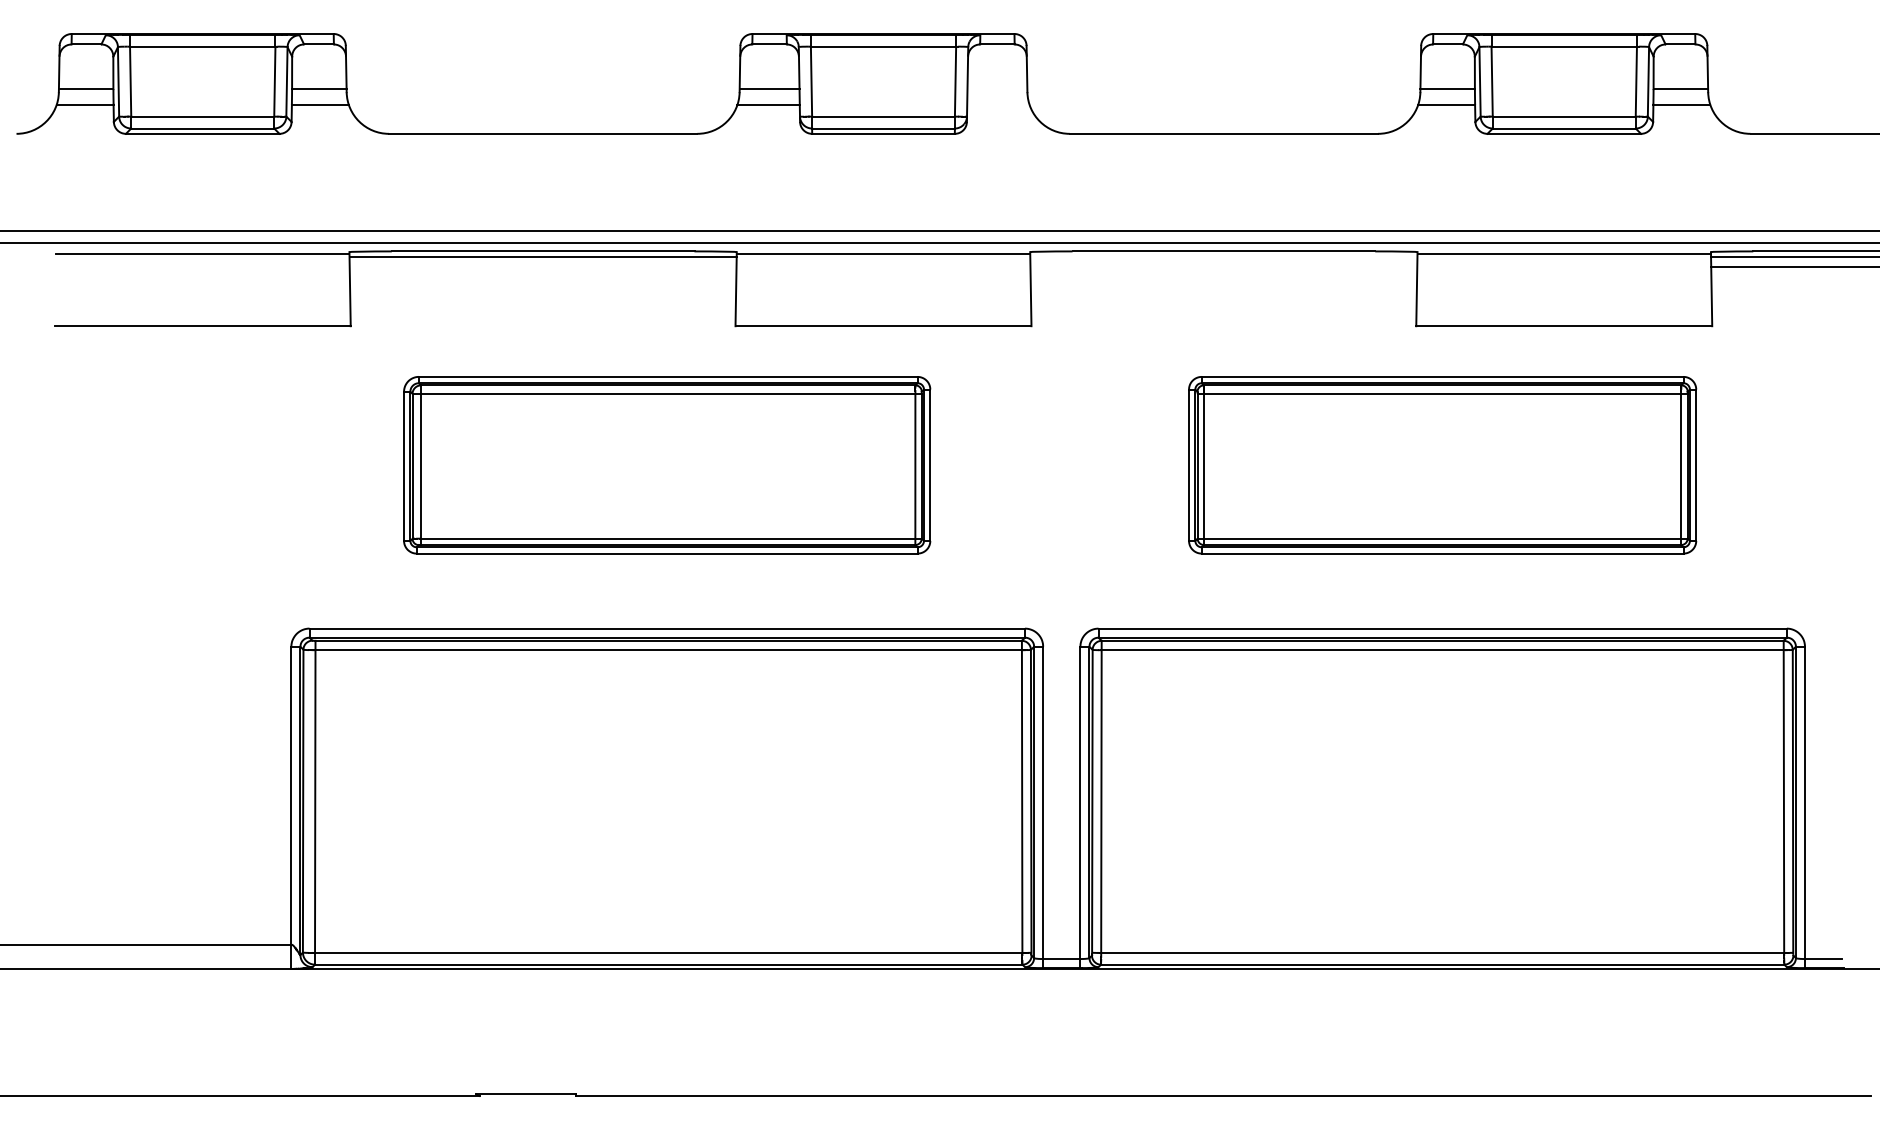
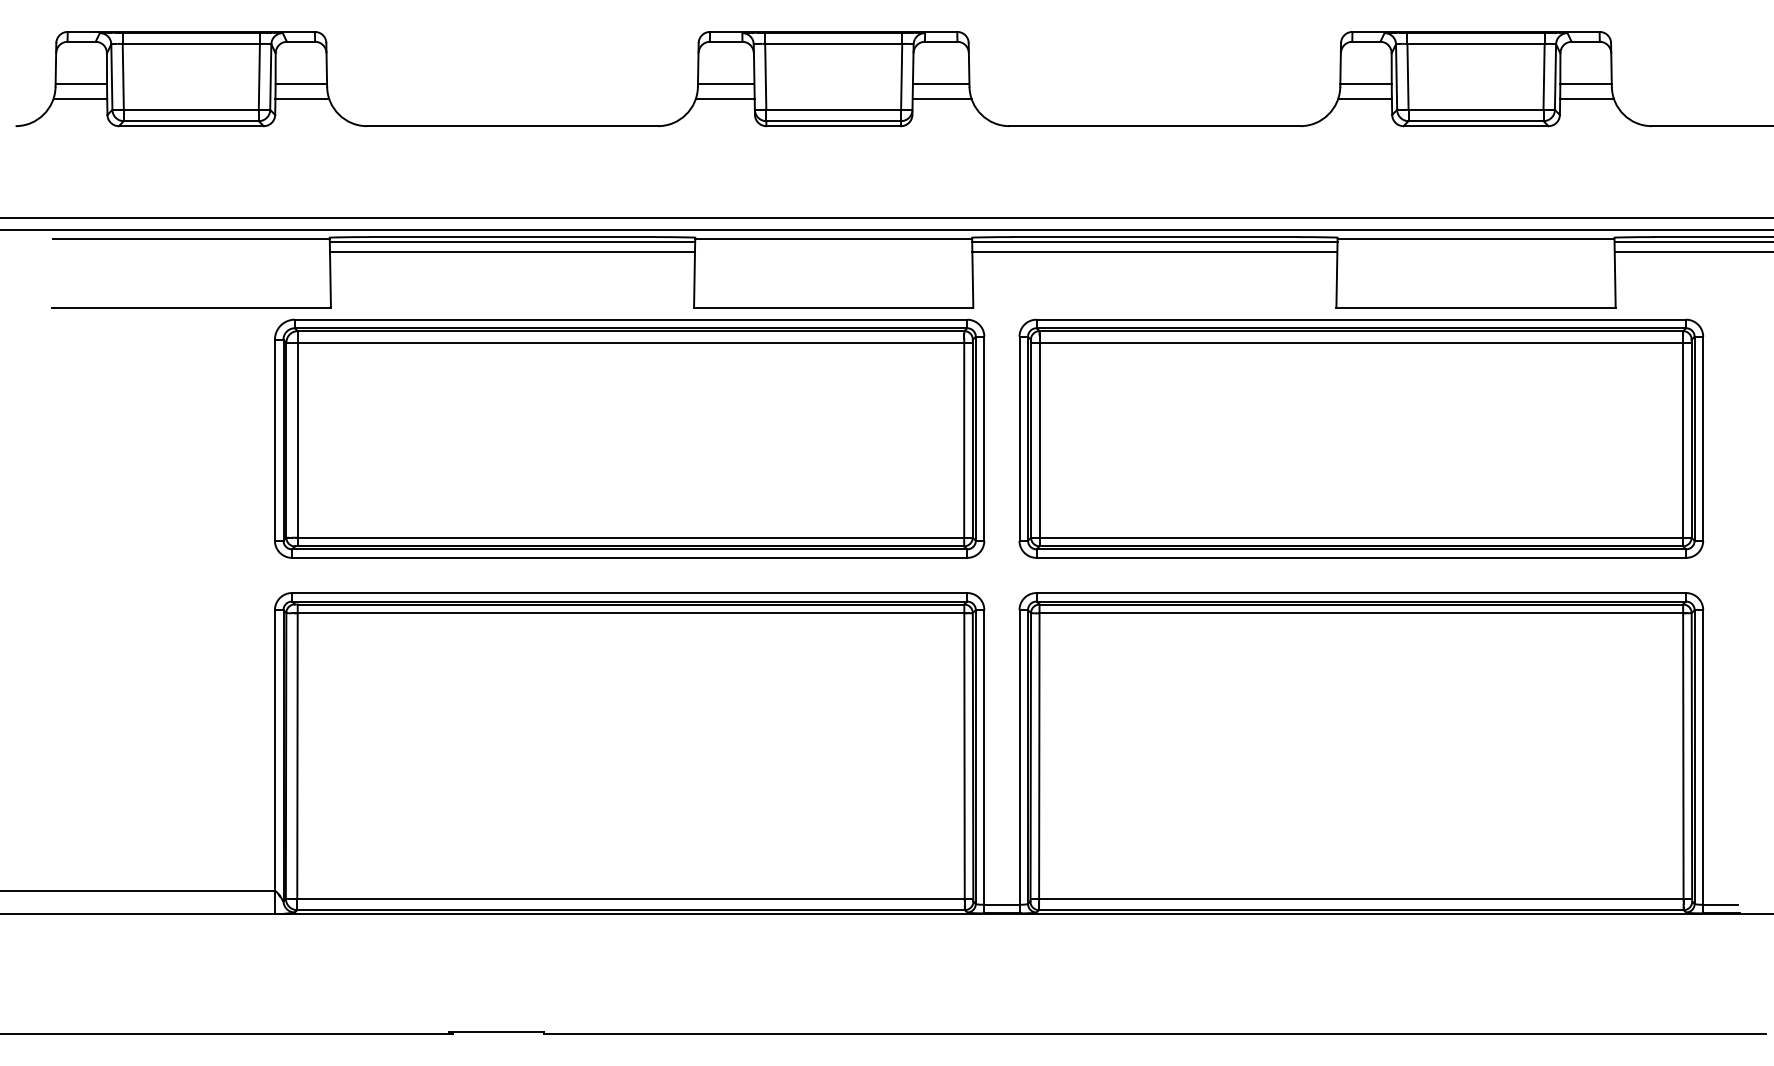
line: (997, 89) -> (941, 84), added
line: (998, 104) -> (942, 98), added
line: (1223, 256) -> (1154, 241), added
line: (542, 266) -> (511, 251), added
line: (1223, 266) -> (1154, 251), added
part: (666, 465) -> (628, 439), size x1.43
part: (1442, 465) -> (1361, 439), size x1.43

